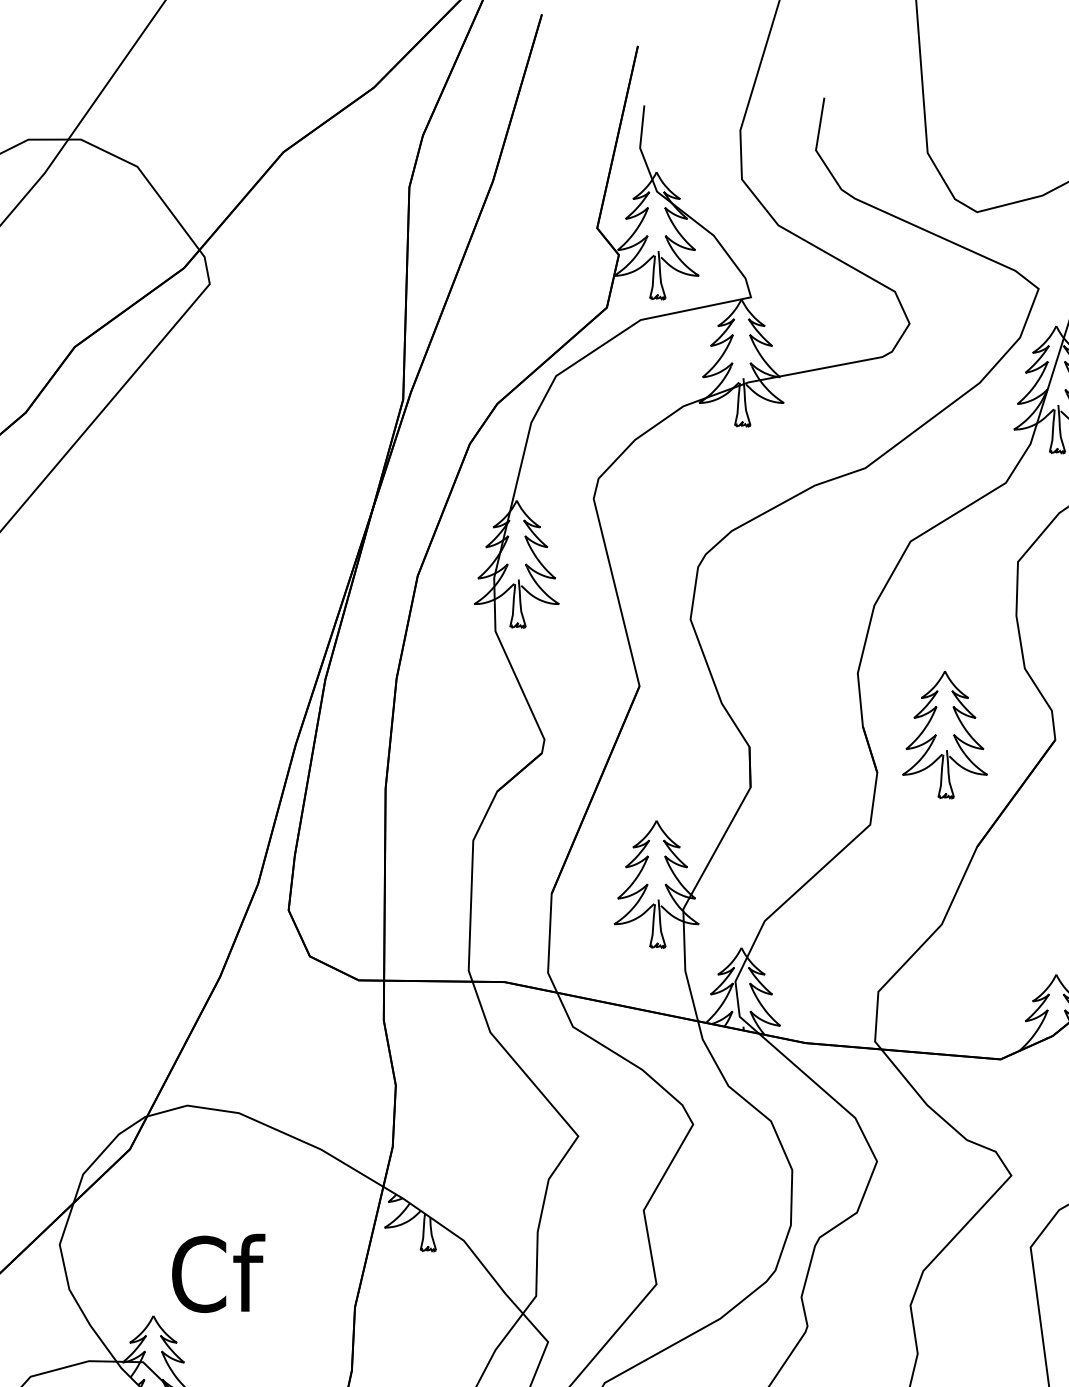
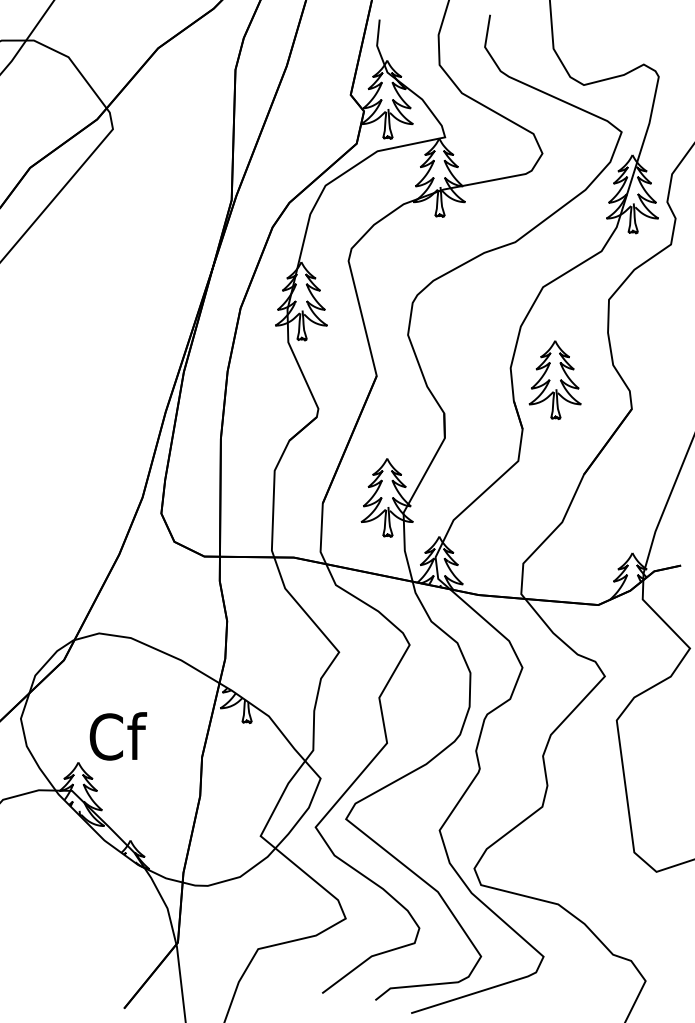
part: (943, 734) -> (554, 379), moved

